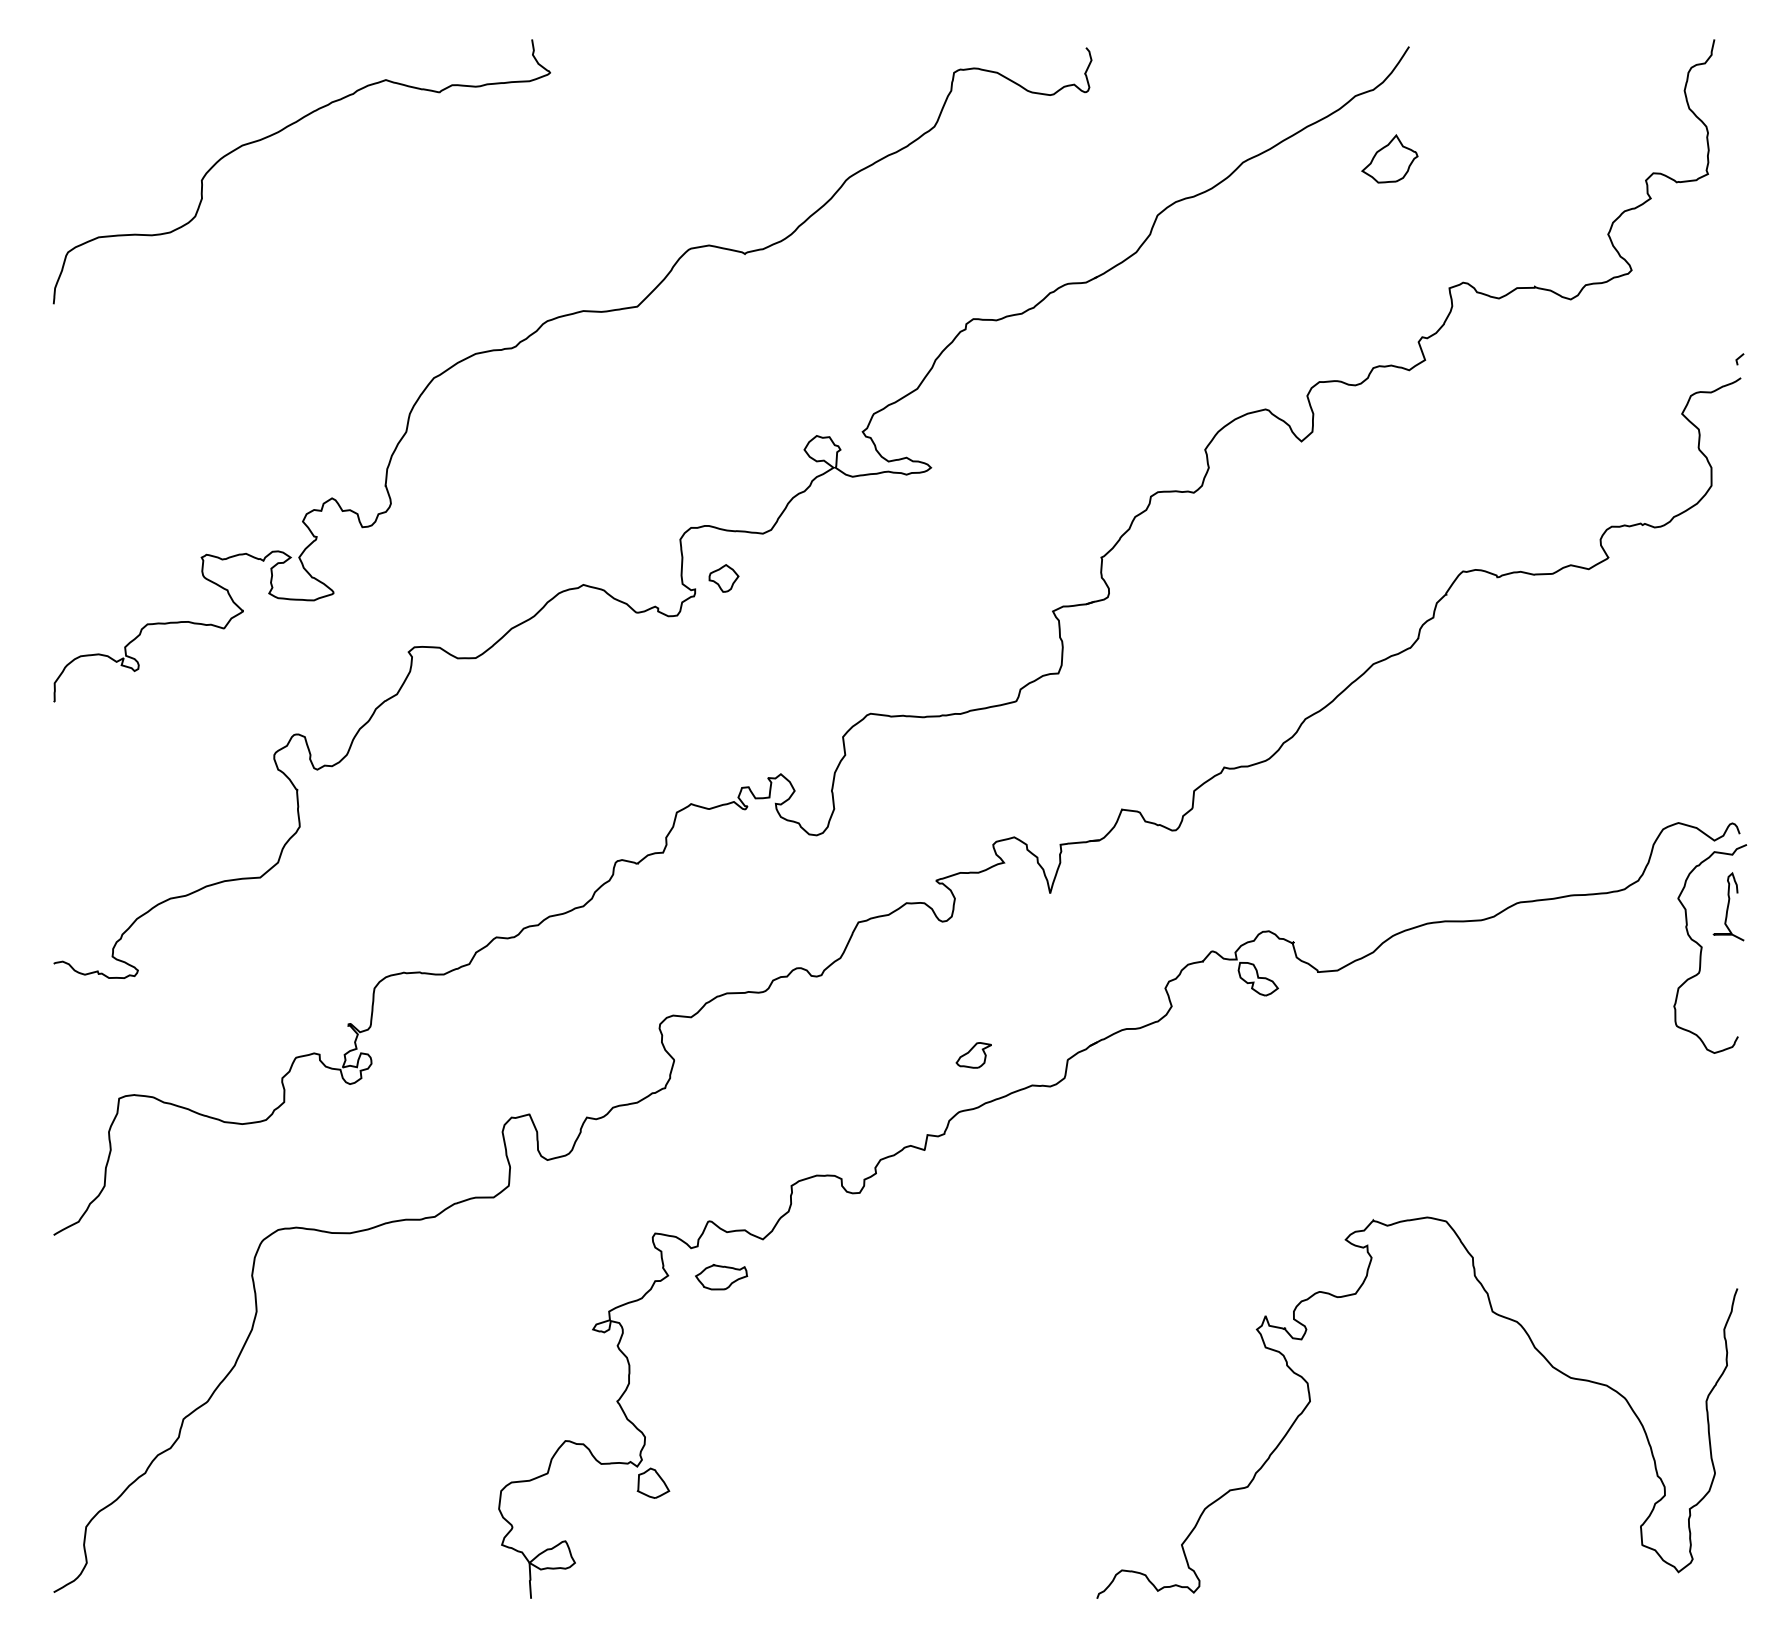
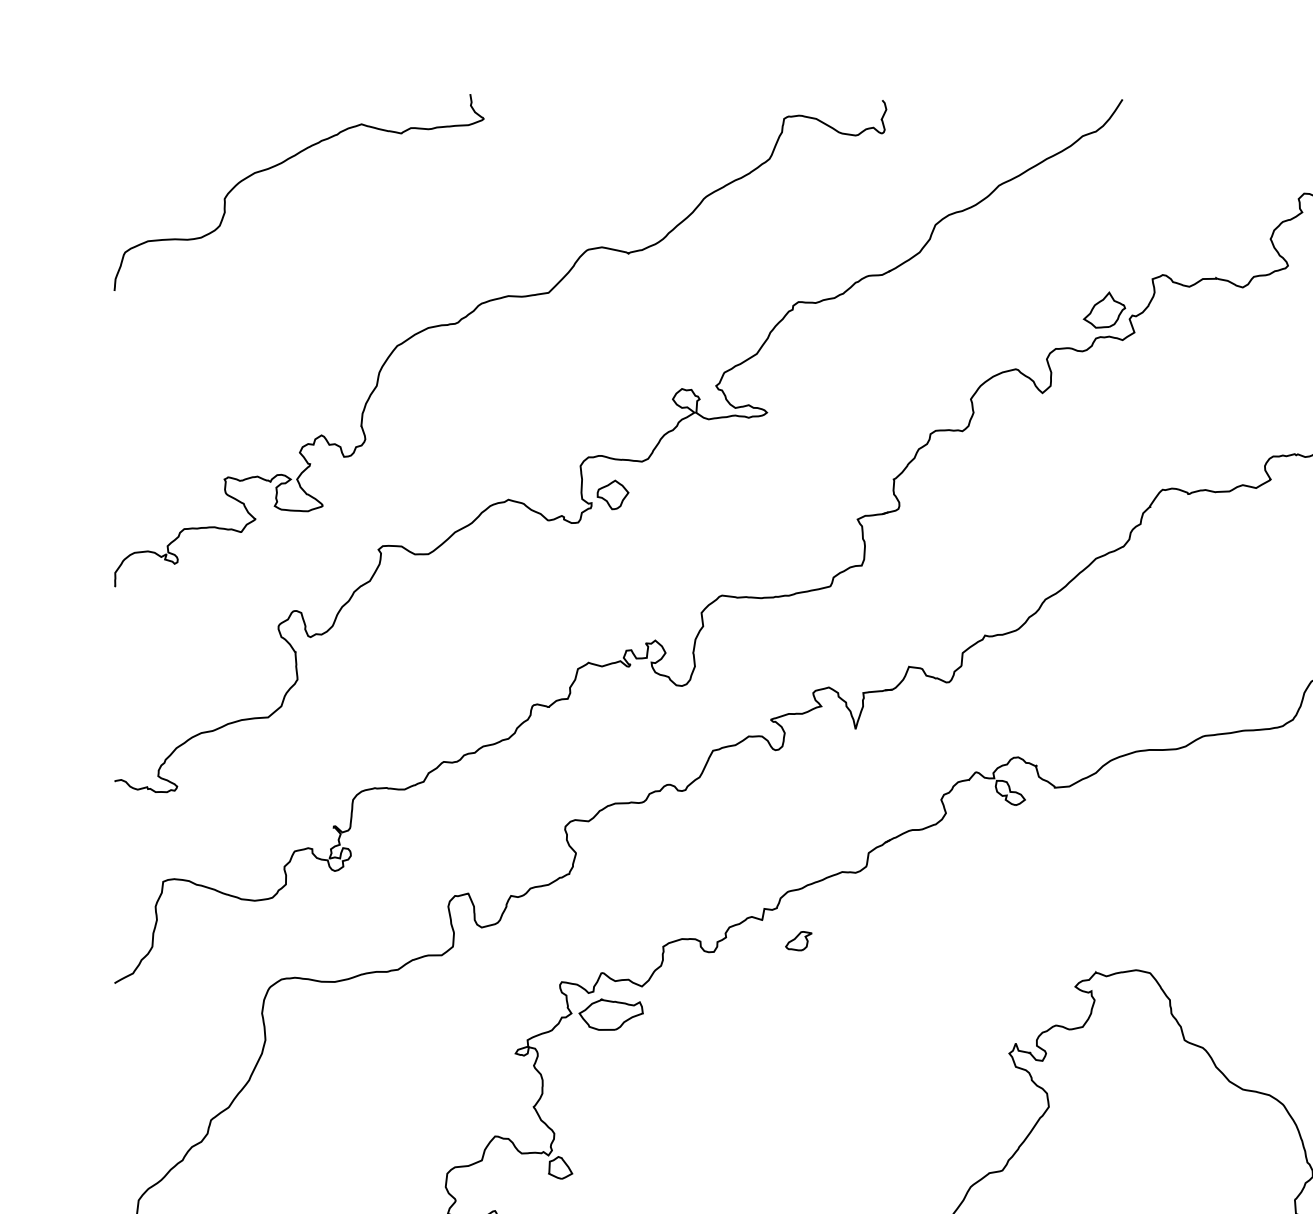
part: (1389, 158) -> (1104, 309), moved
part: (723, 578) -> (612, 494), size x1.43
part: (973, 1055) -> (798, 941), moved
part: (721, 1276) -> (611, 1014), size x1.67

